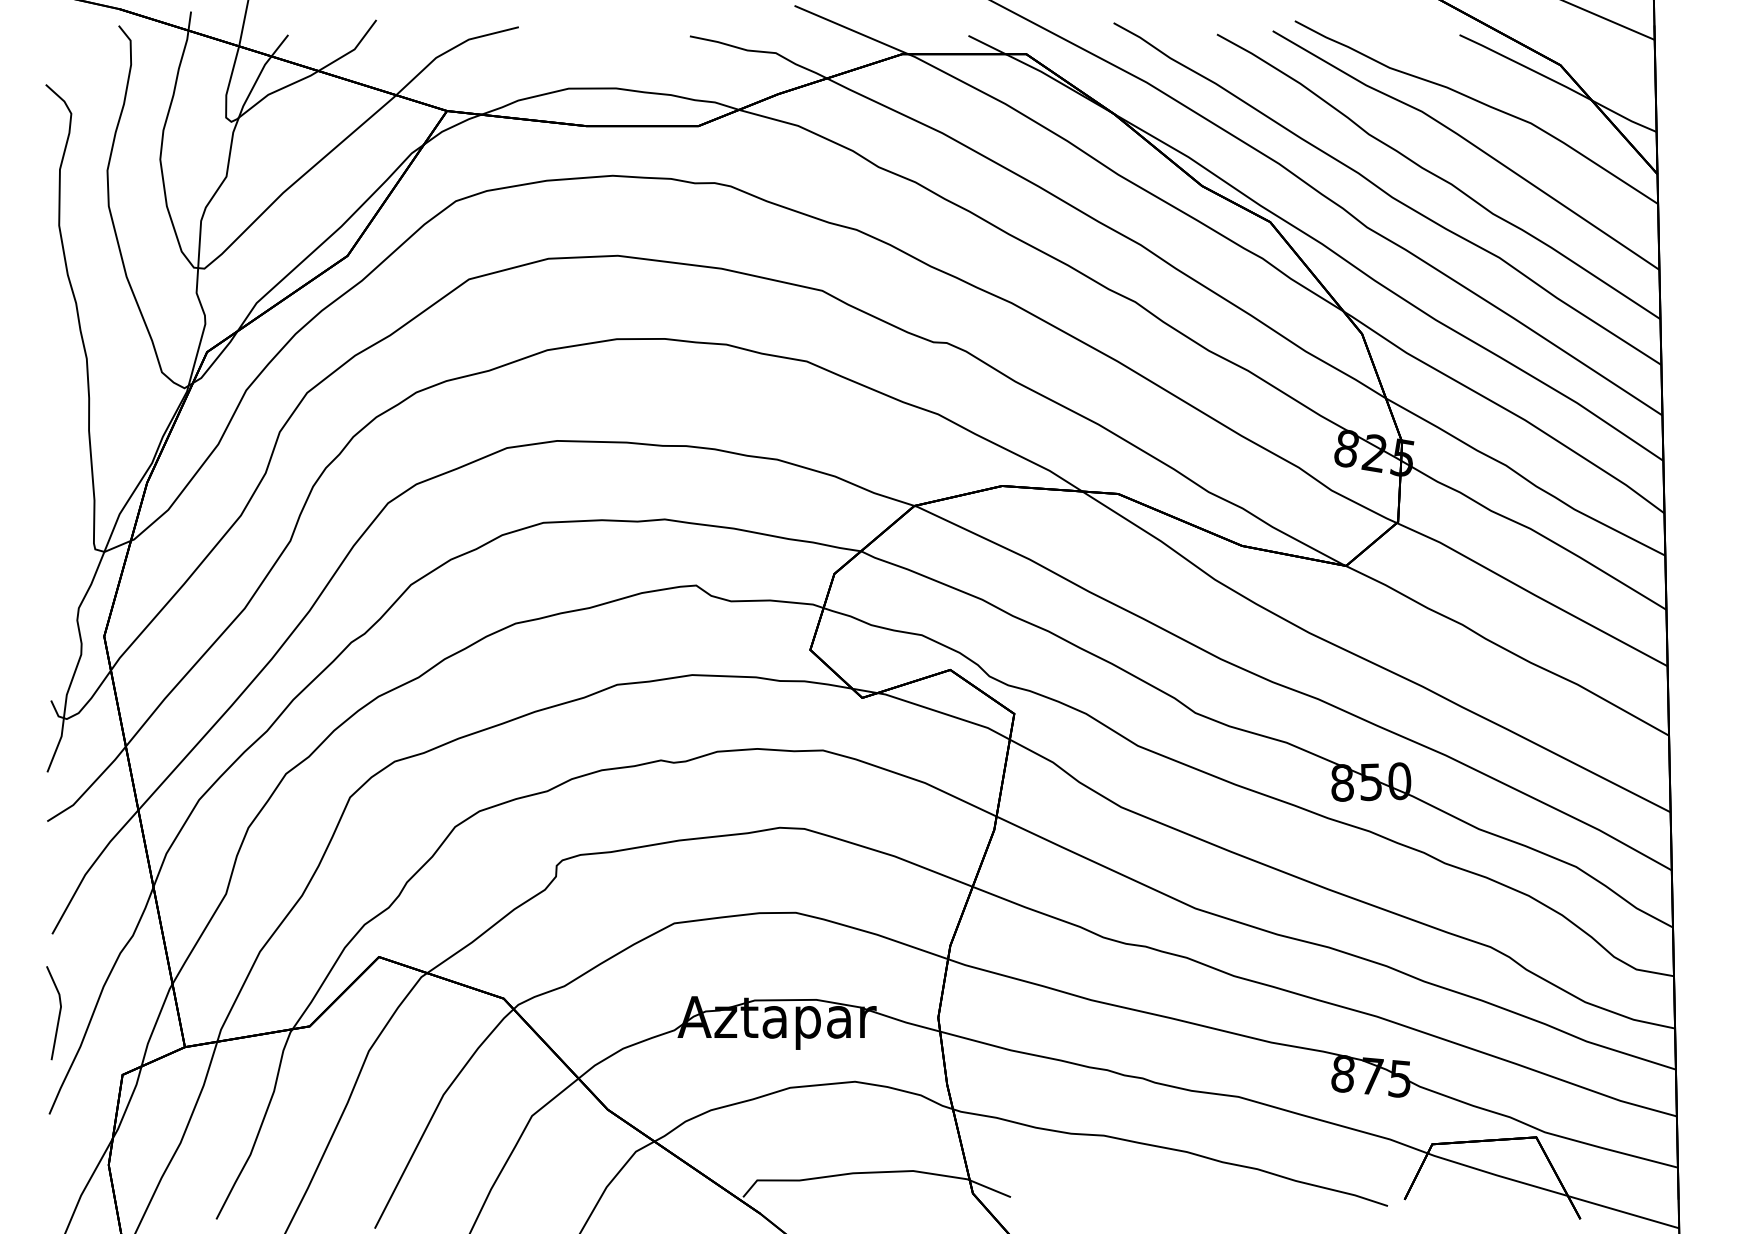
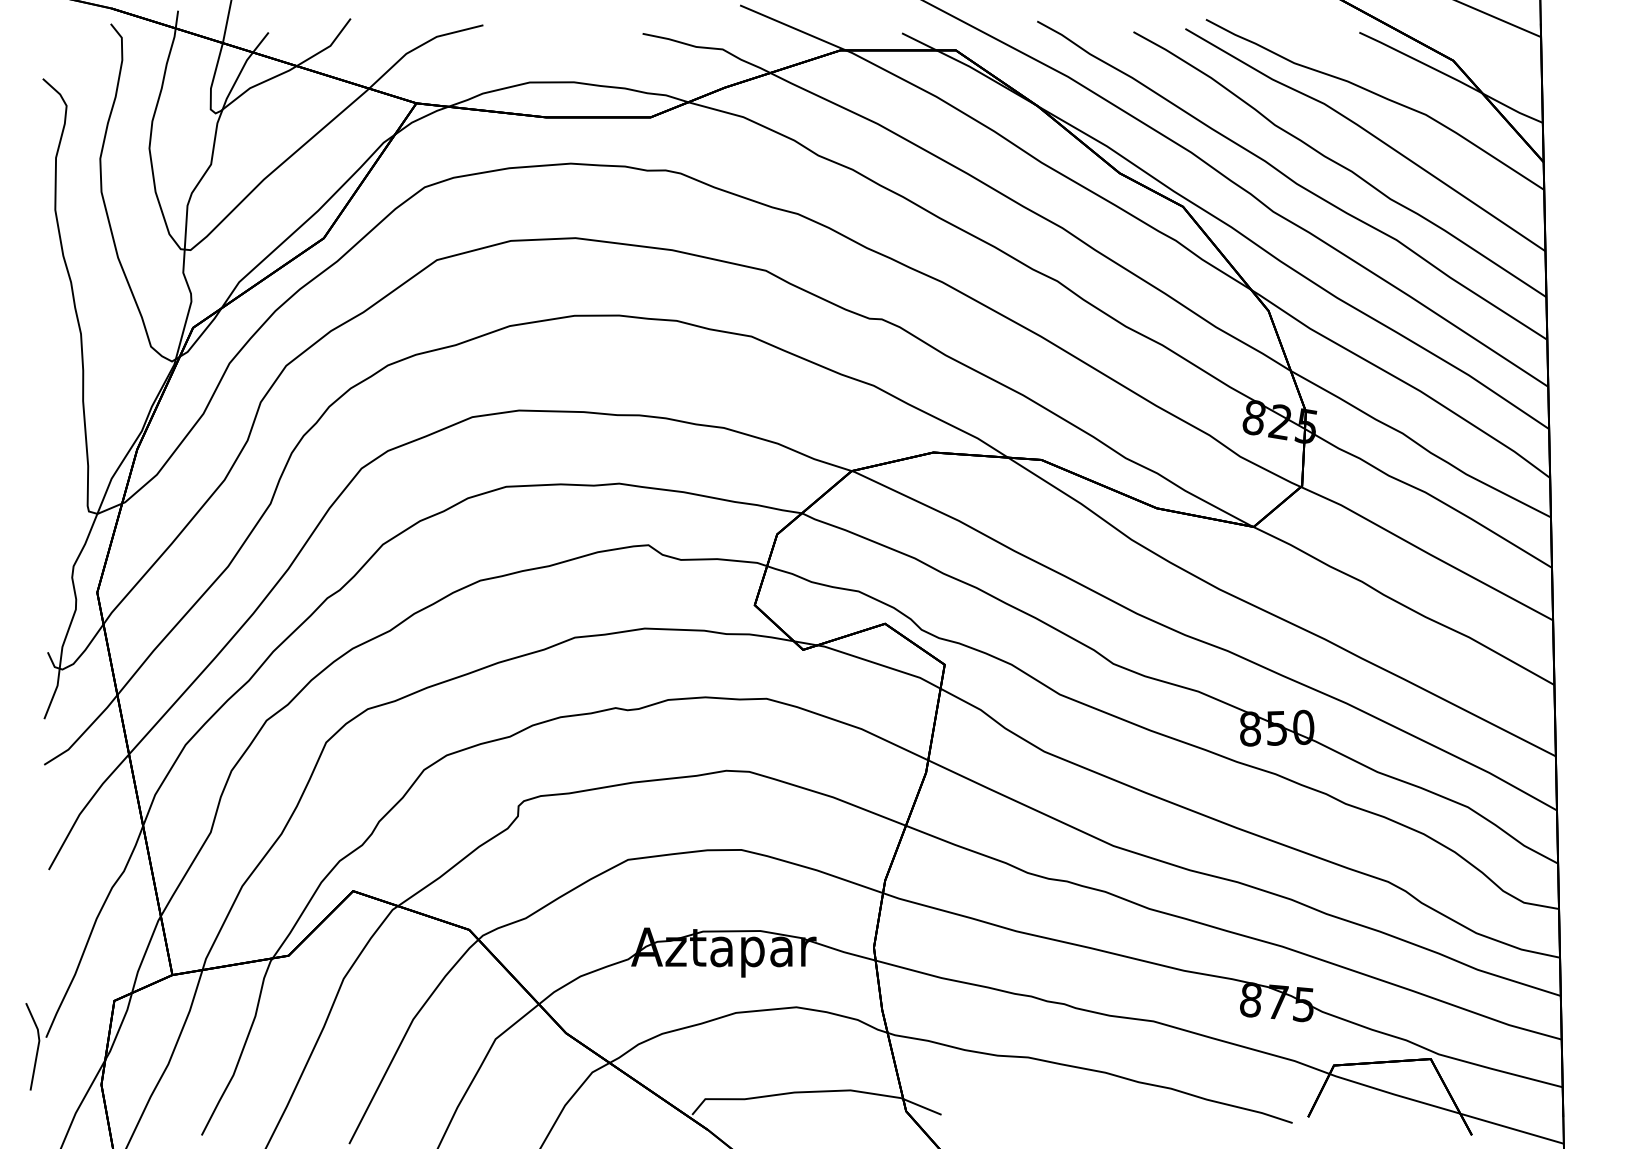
curve: (58, 1014) -> (36, 1048), moved

